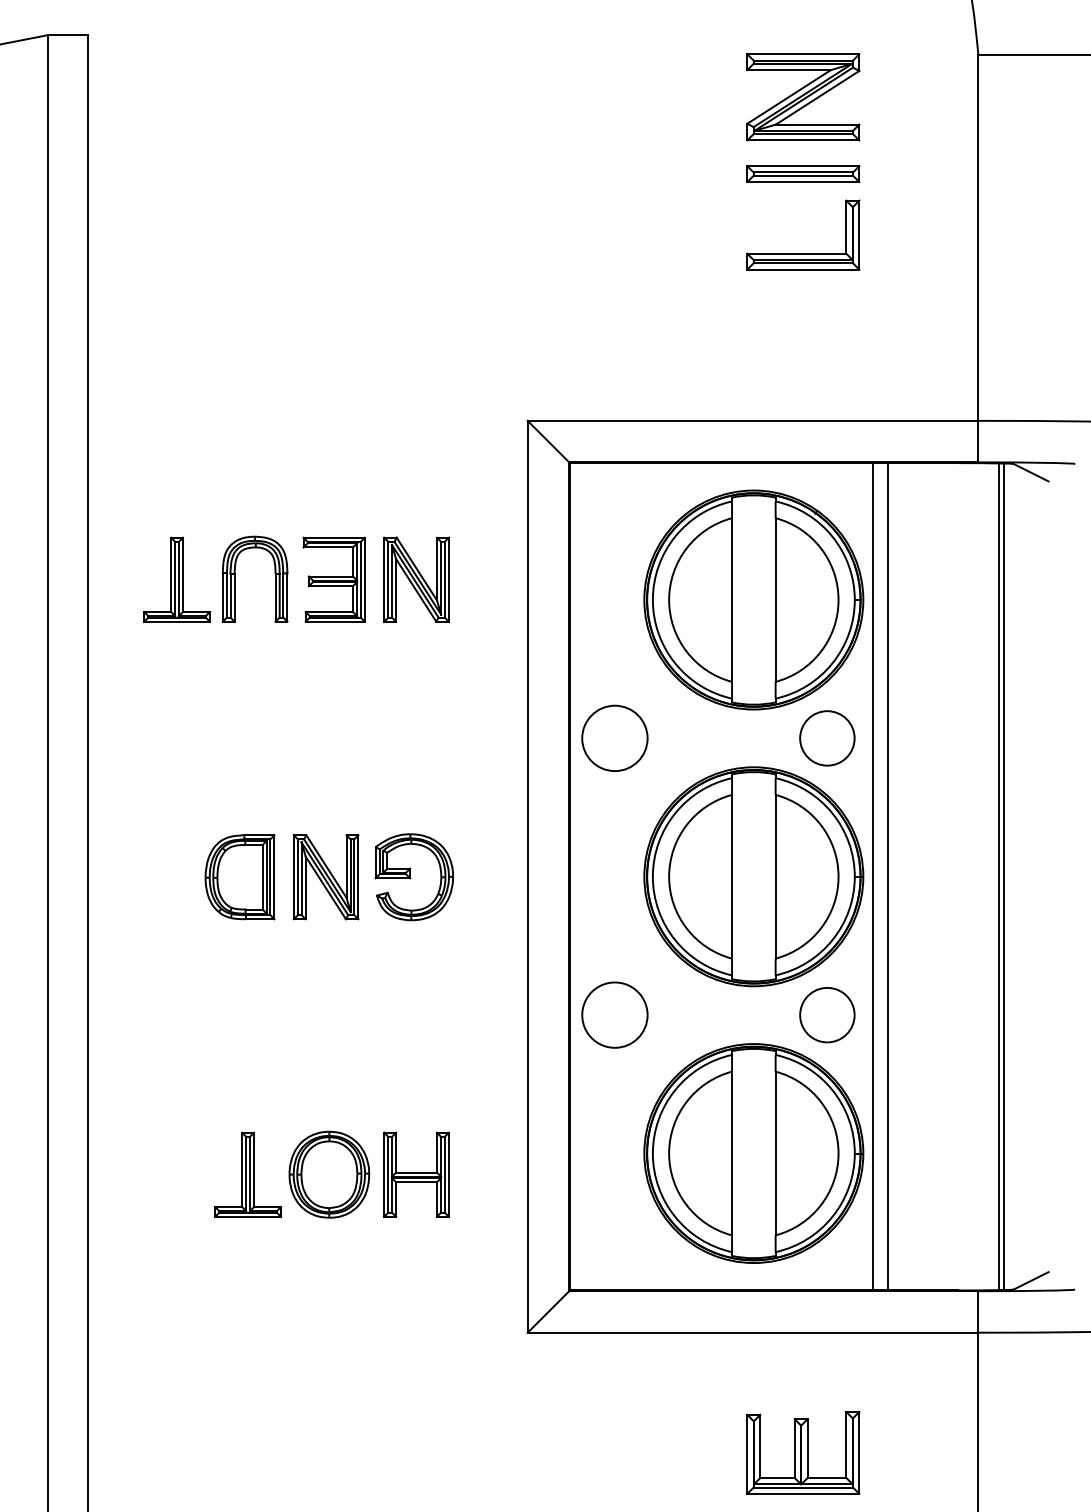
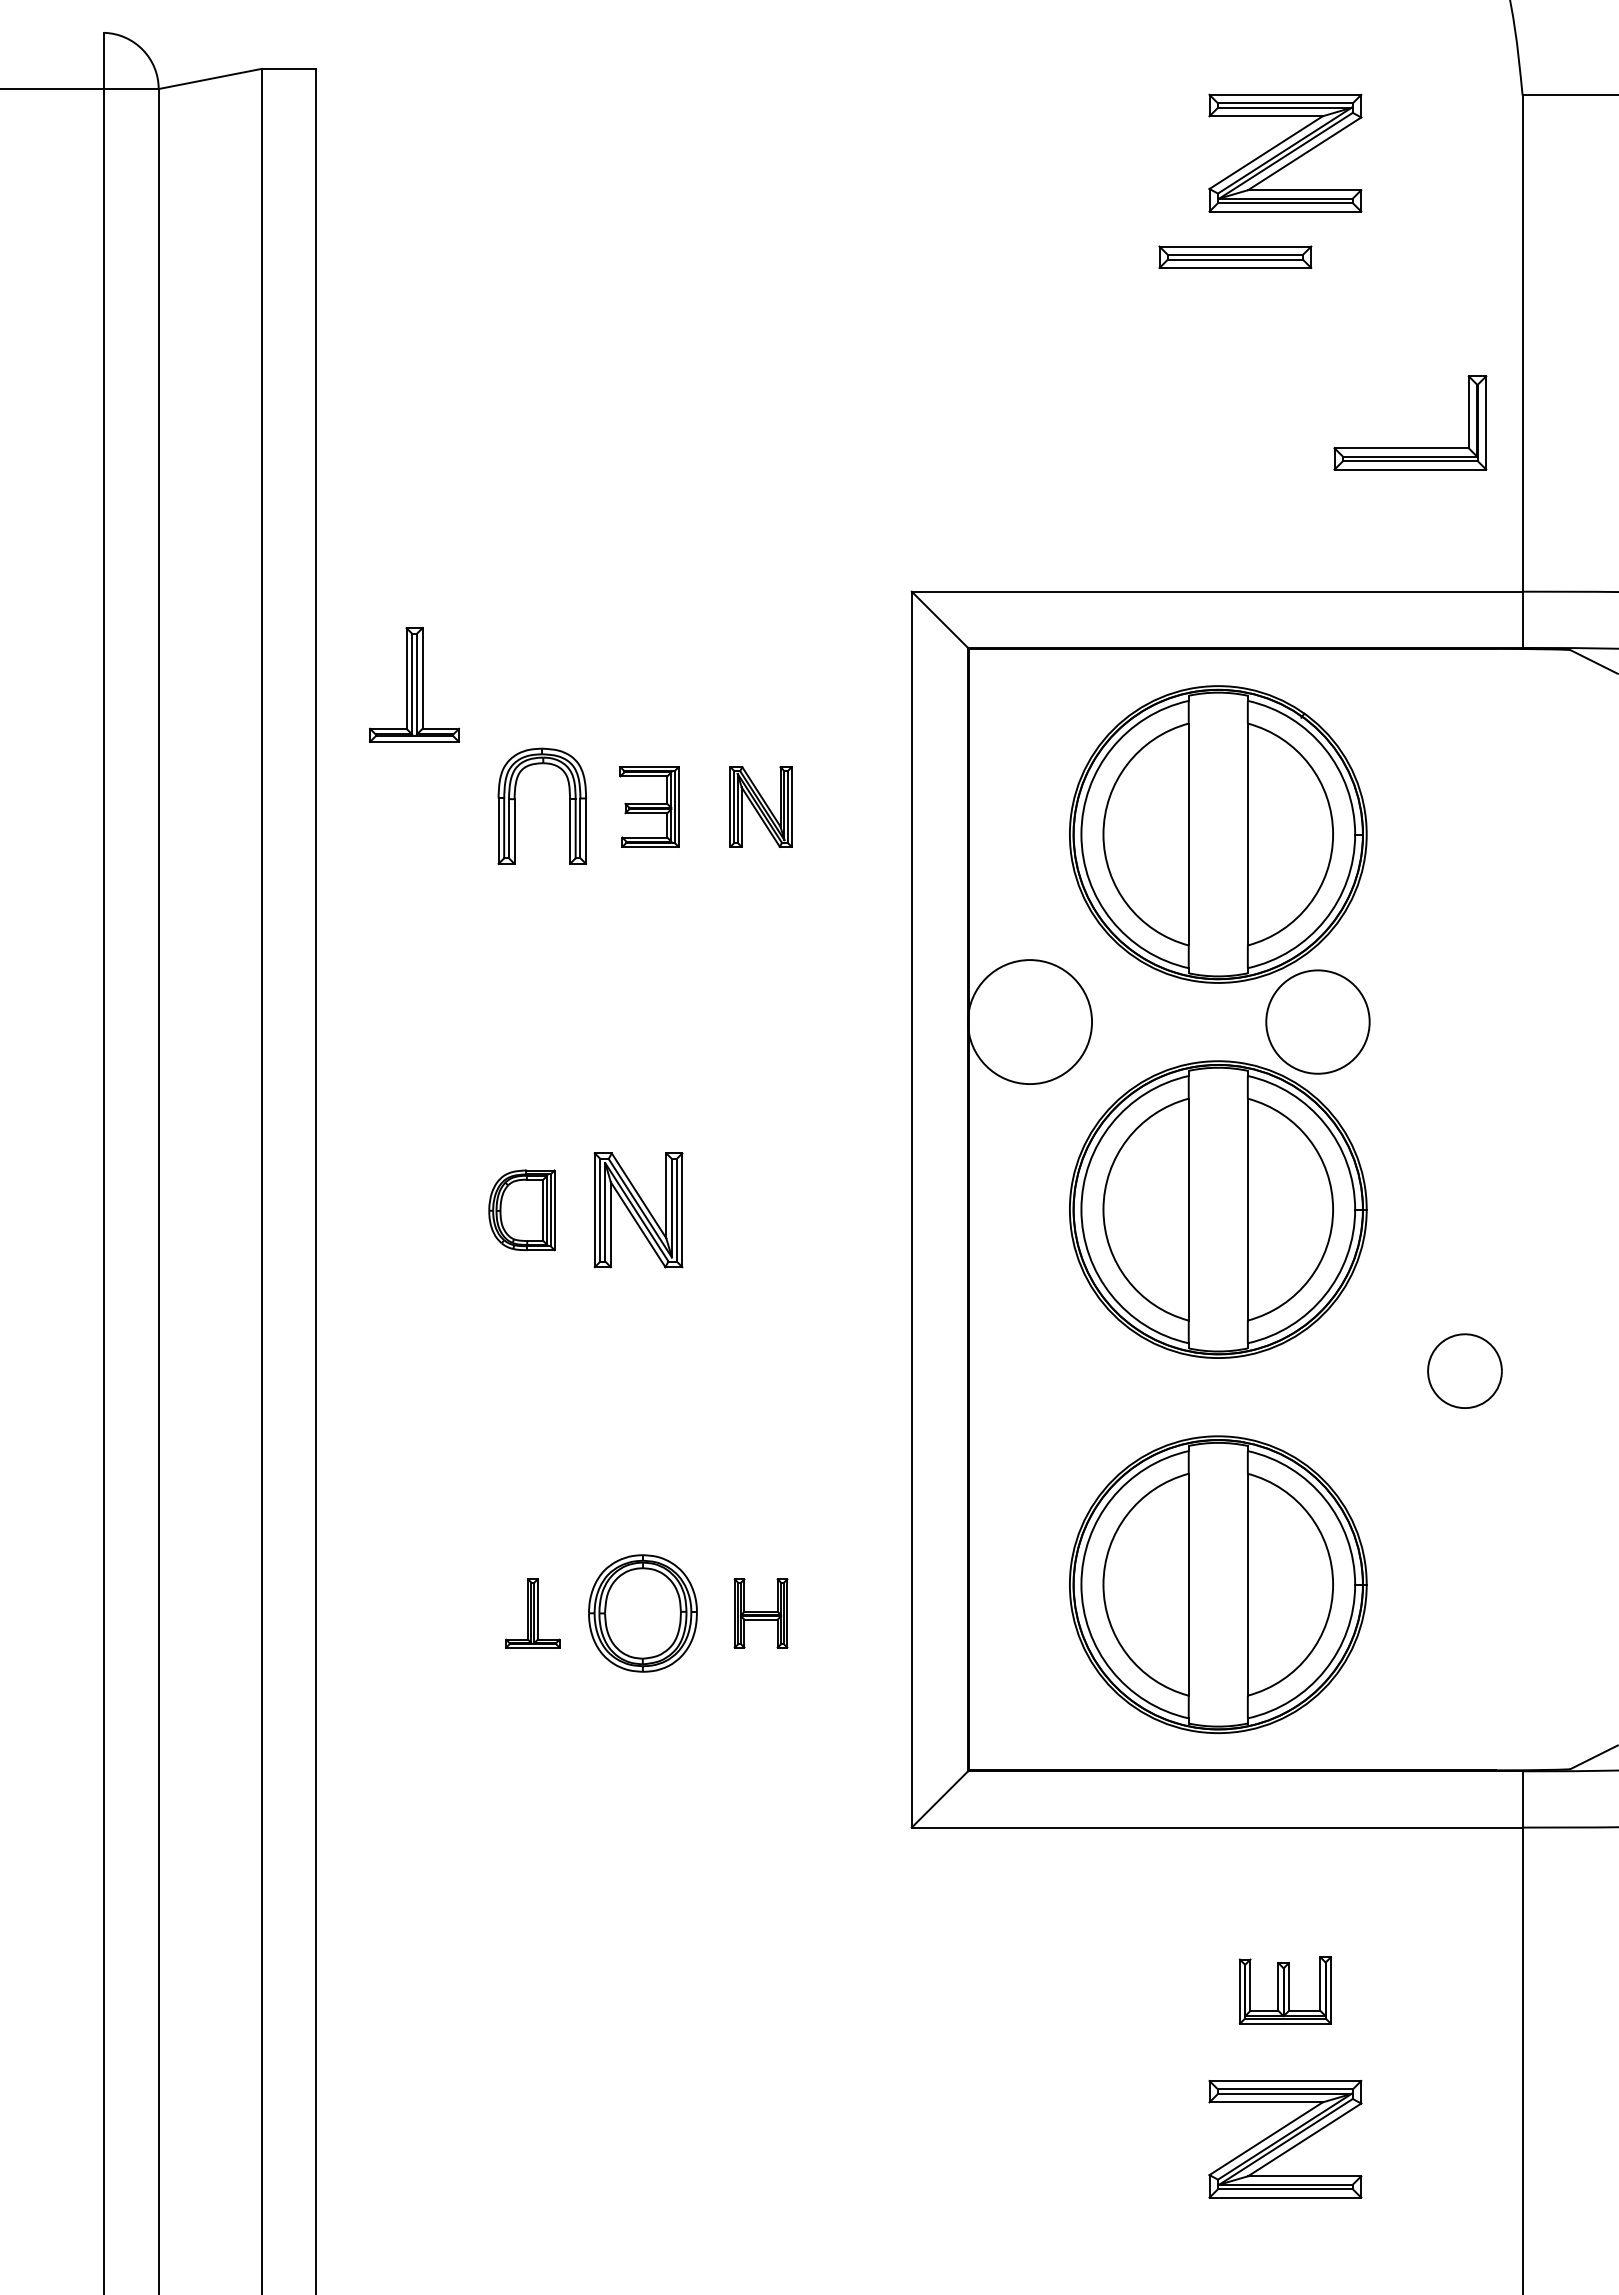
part: (803, 174) -> (1235, 257), moved
part: (803, 253) -> (1410, 447), moved
part: (177, 579) -> (414, 684), moved
part: (334, 579) -> (649, 806), size x0.7
part: (416, 579) -> (760, 806), size x0.7
circle: (614, 737) -> (1029, 1021), size x1.4
circle: (827, 738) -> (1317, 1022), size x1.4
line: (872, 876) -> (1379, 1209), removed
line: (888, 876) -> (1400, 1209), removed
line: (998, 876) -> (1550, 1209), removed
line: (1004, 876) -> (1557, 1209), removed
part: (239, 877) -> (521, 1210), size x0.7
part: (413, 877) -> (757, 1210), removed
part: (827, 1014) -> (1464, 1370), moved
part: (614, 1015) -> (1029, 1397), removed
part: (247, 1174) -> (532, 1613), size x0.6
part: (416, 1174) -> (760, 1613), size x0.6
part: (803, 1452) -> (1285, 1990), size x0.6

